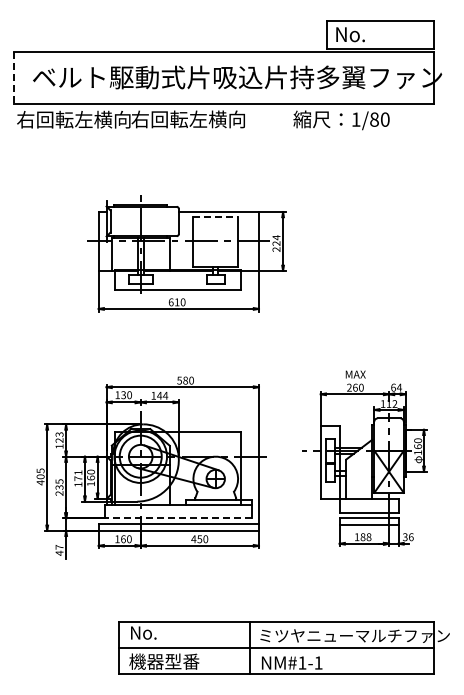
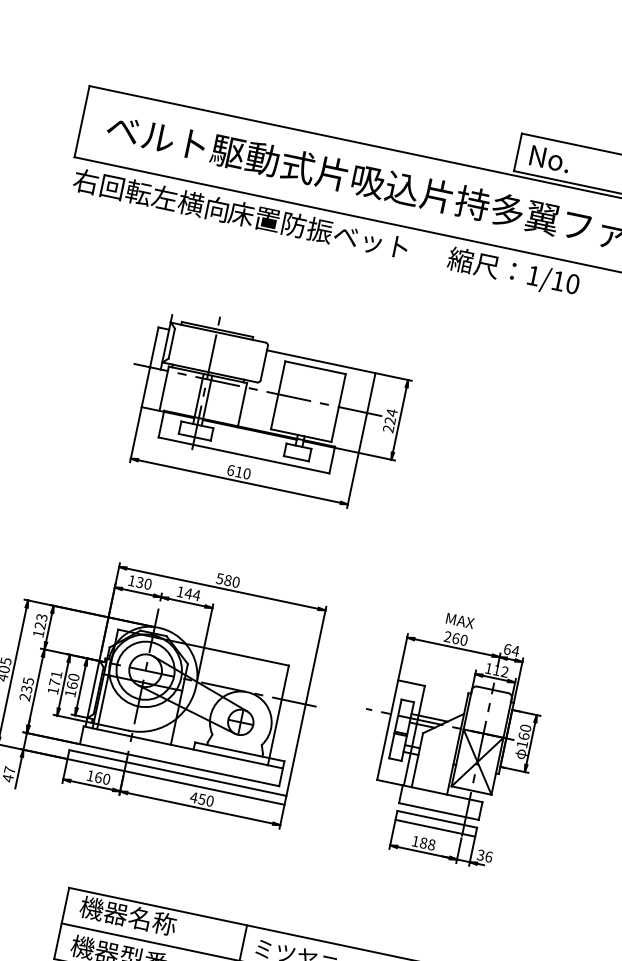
line: (13, 78) -> (81, 122), dashed -> solid
text: (197, 119) -> (318, 230), 右回転左横向 -> 床置防振ベット
text: (374, 119) -> (558, 280), 1/80 -> 1/10
line: (216, 217) -> (316, 368), dashed -> solid
line: (178, 518) -> (179, 765), dashed -> solid
text: (164, 632) -> (127, 915), No. -> 機器名称

